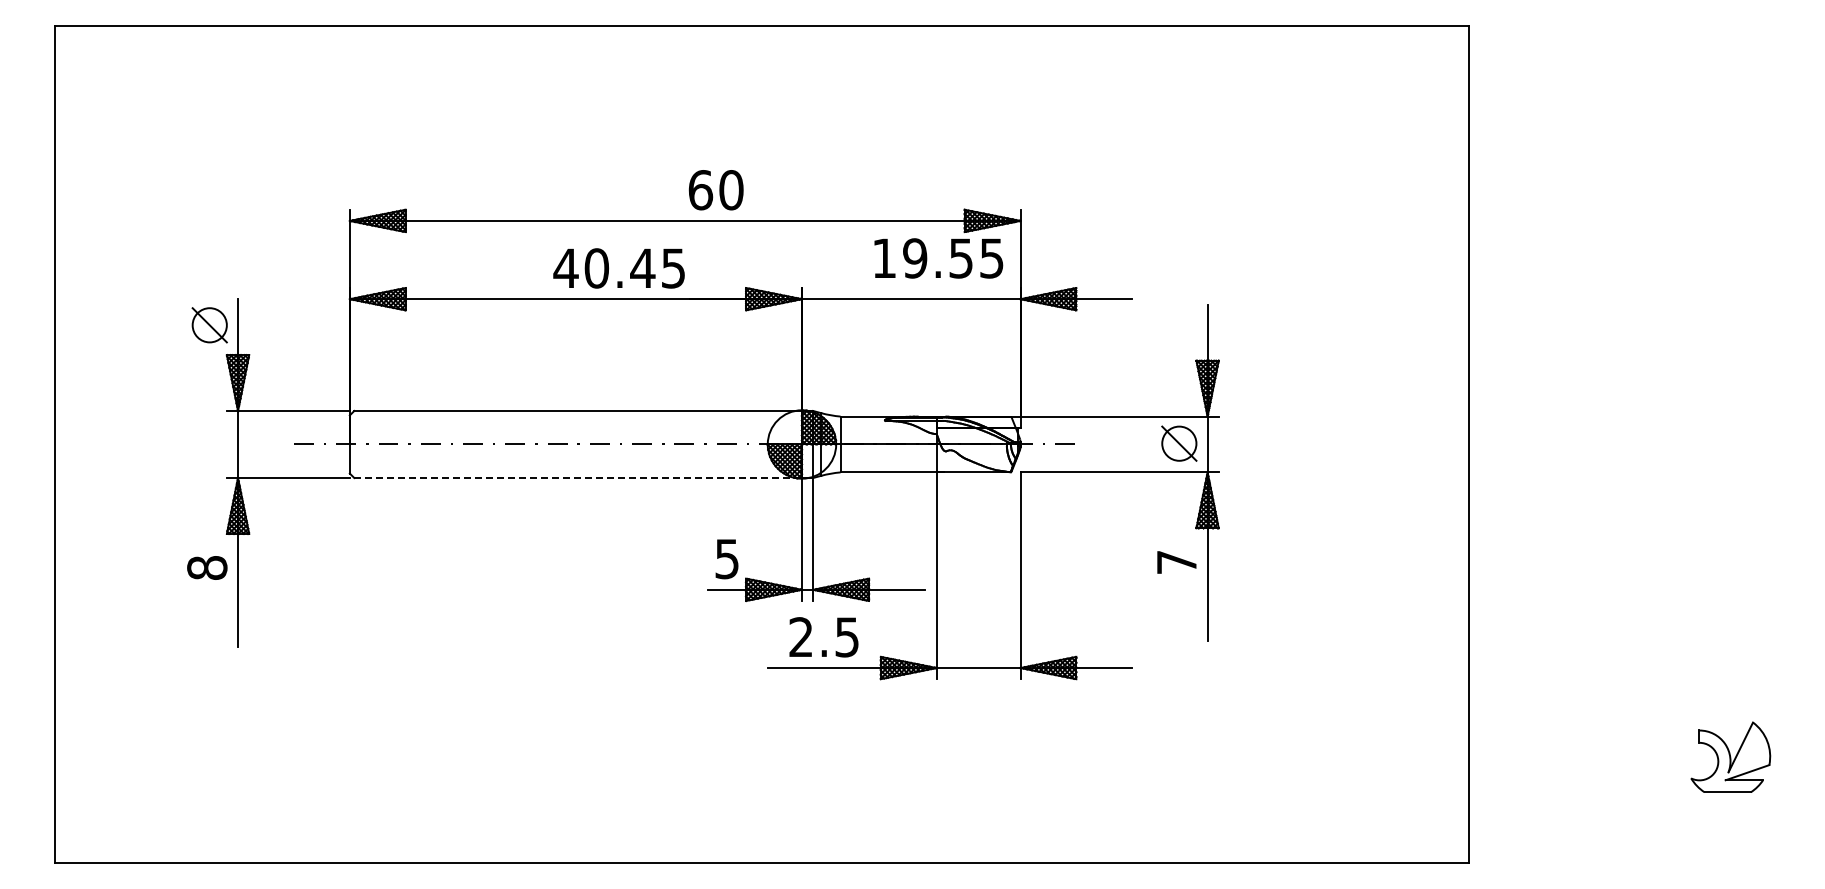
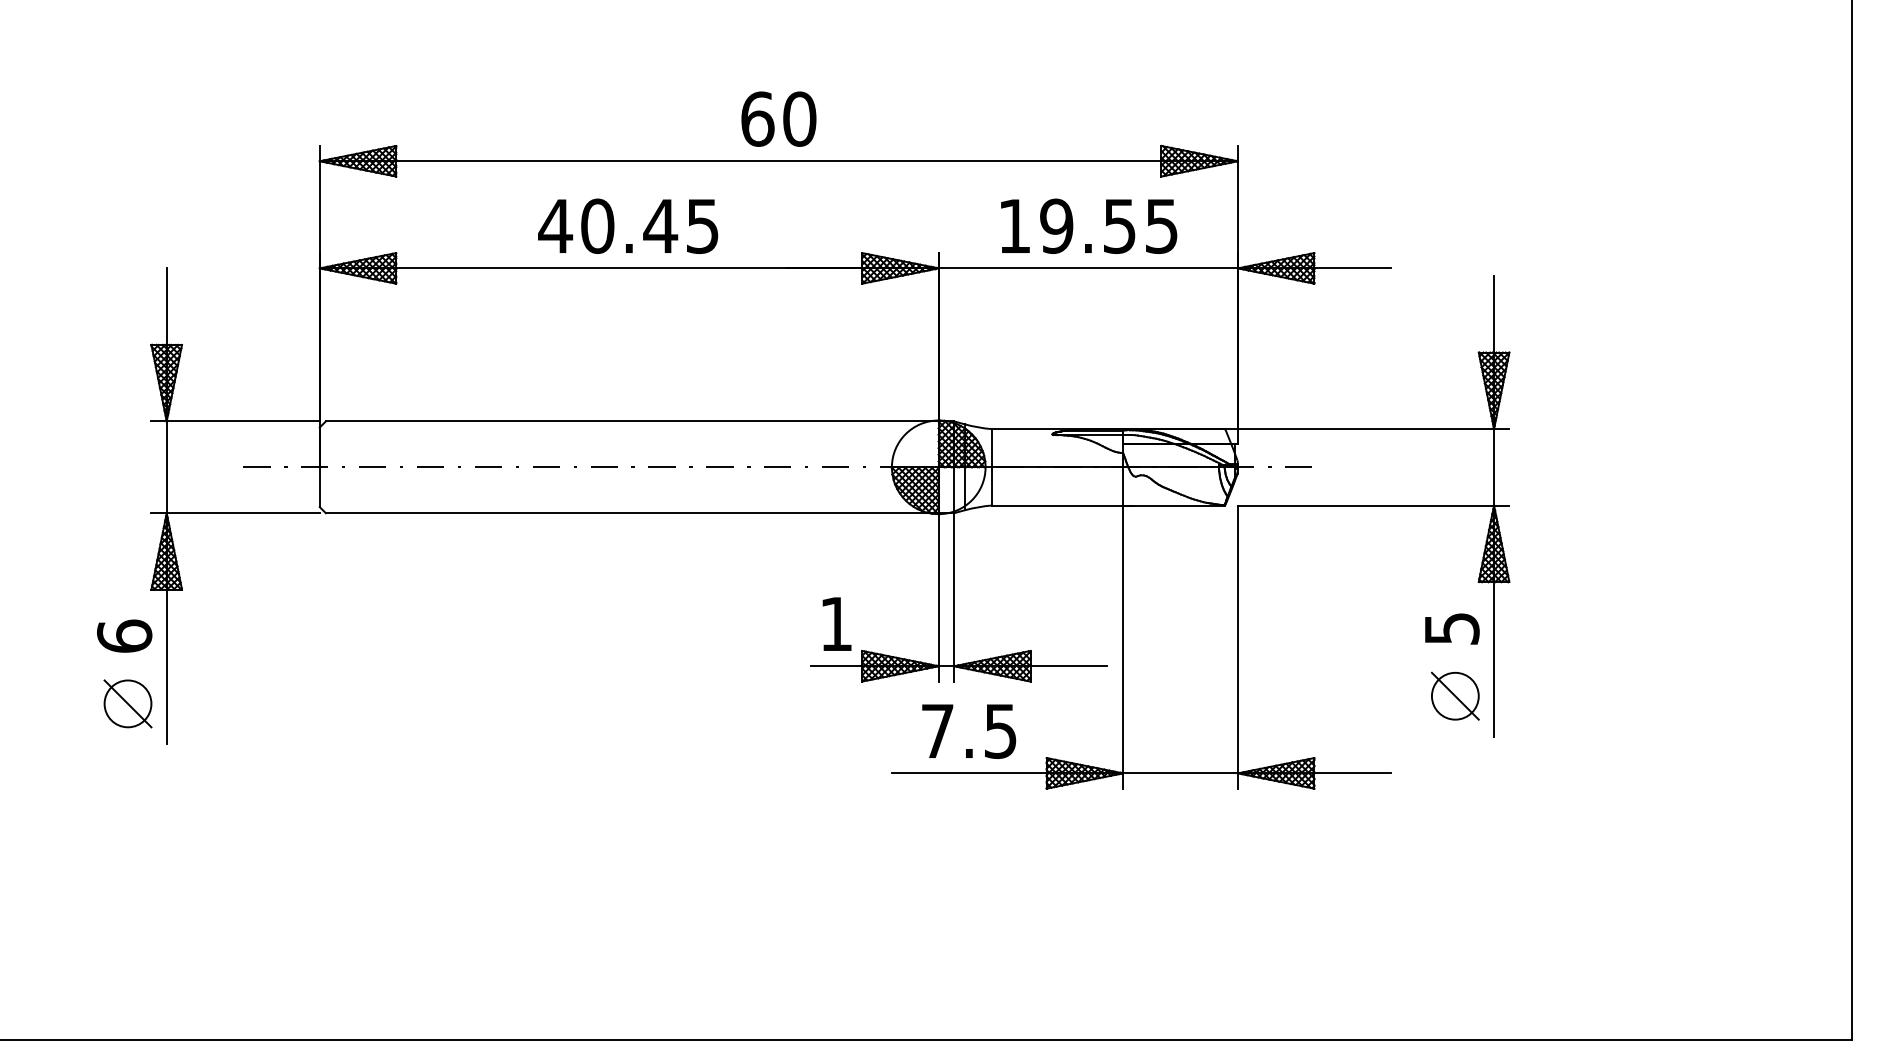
text: (715, 190) -> (777, 119), moved
text: (938, 258) -> (1088, 226), moved
text: (618, 268) -> (627, 226), moved
part: (209, 325) -> (127, 704), moved
part: (1179, 443) -> (1455, 695), moved
line: (578, 478) -> (632, 513), dashed -> solid
text: (726, 559) -> (835, 624), 5 -> 1
text: (1177, 562) -> (1452, 628), 7 -> 5
text: (207, 567) -> (124, 635), 8 -> 6
text: (800, 636) -> (936, 730), 2.5 -> 7.5

